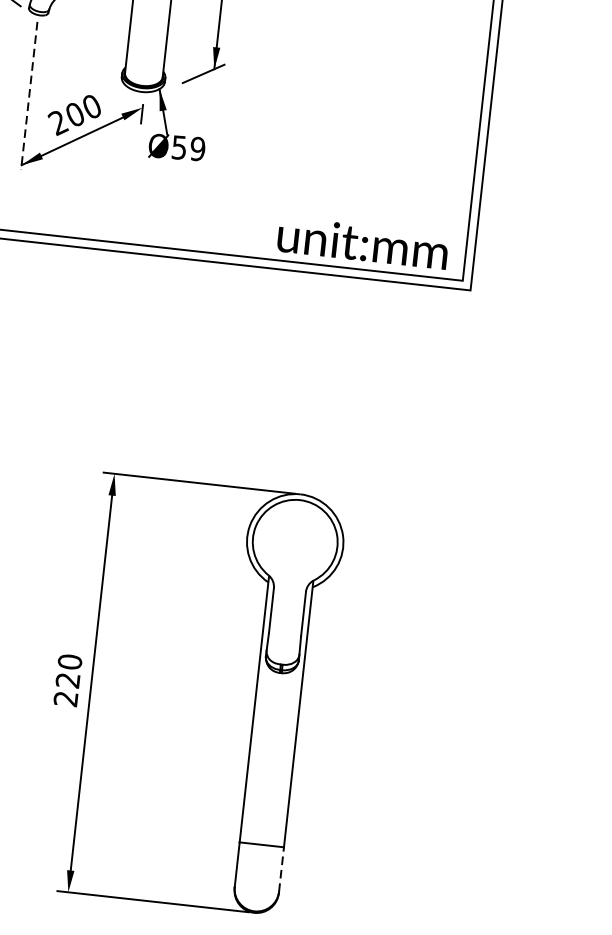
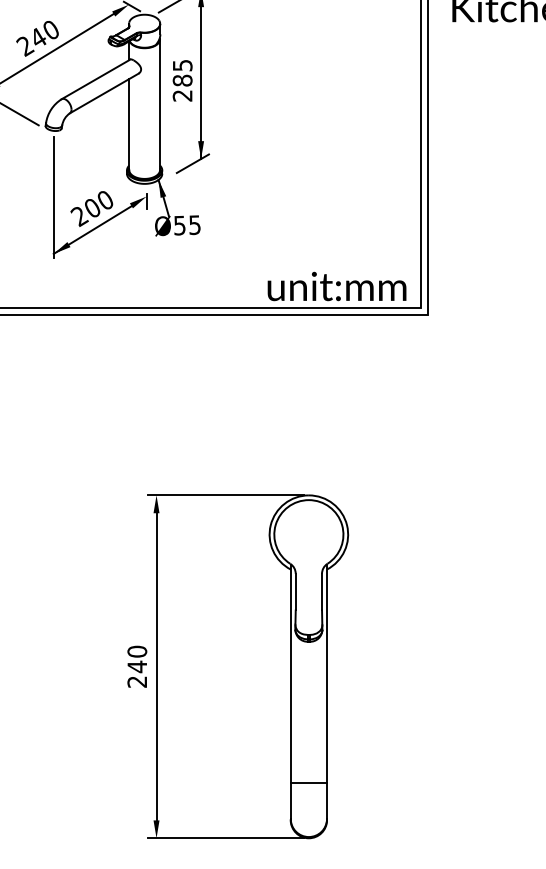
line: (28, 96) -> (53, 197), dashed -> solid
text: (197, 148) -> (194, 224), Ø59 -> Ø55
text: (67, 679) -> (136, 666), 220 -> 240
line: (282, 869) -> (327, 800), dashed -> solid

